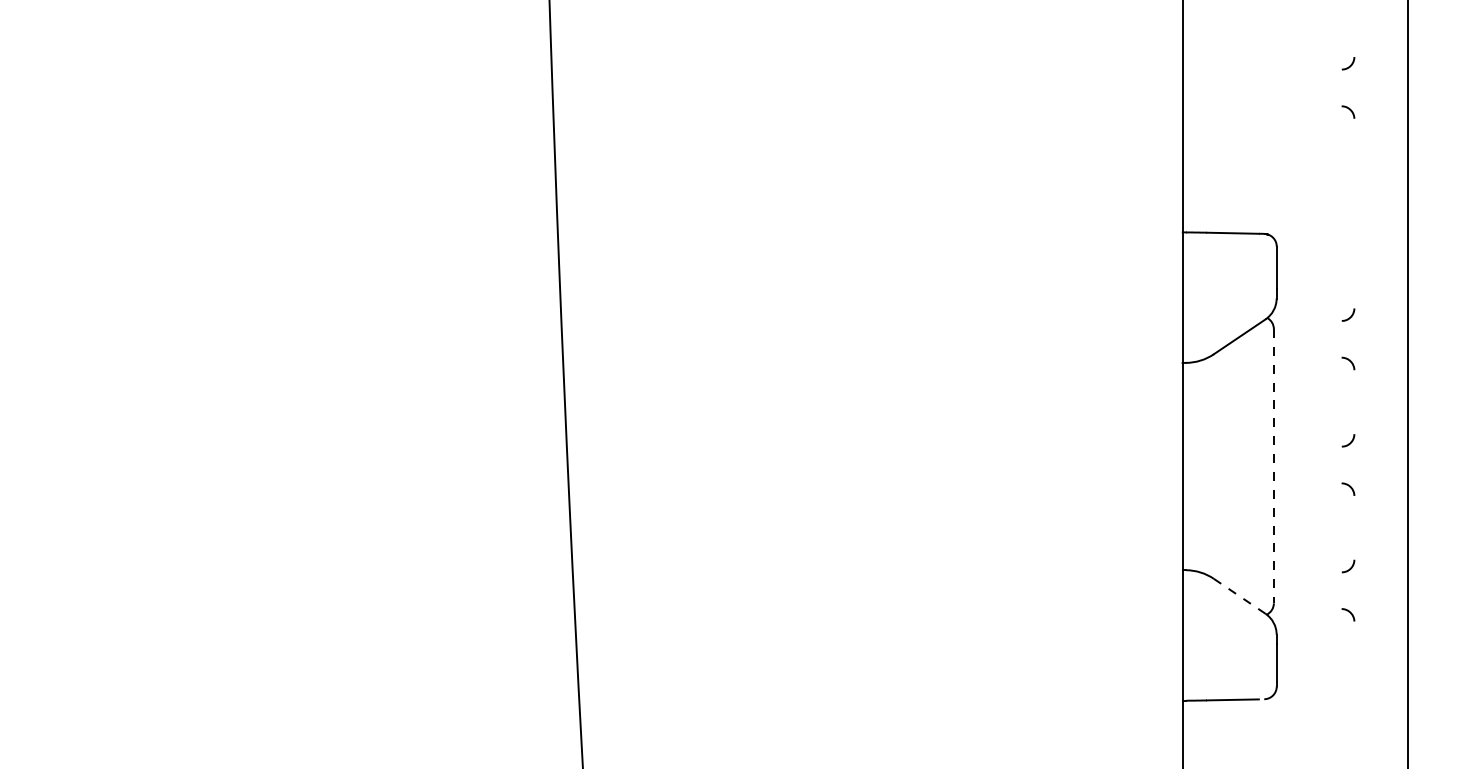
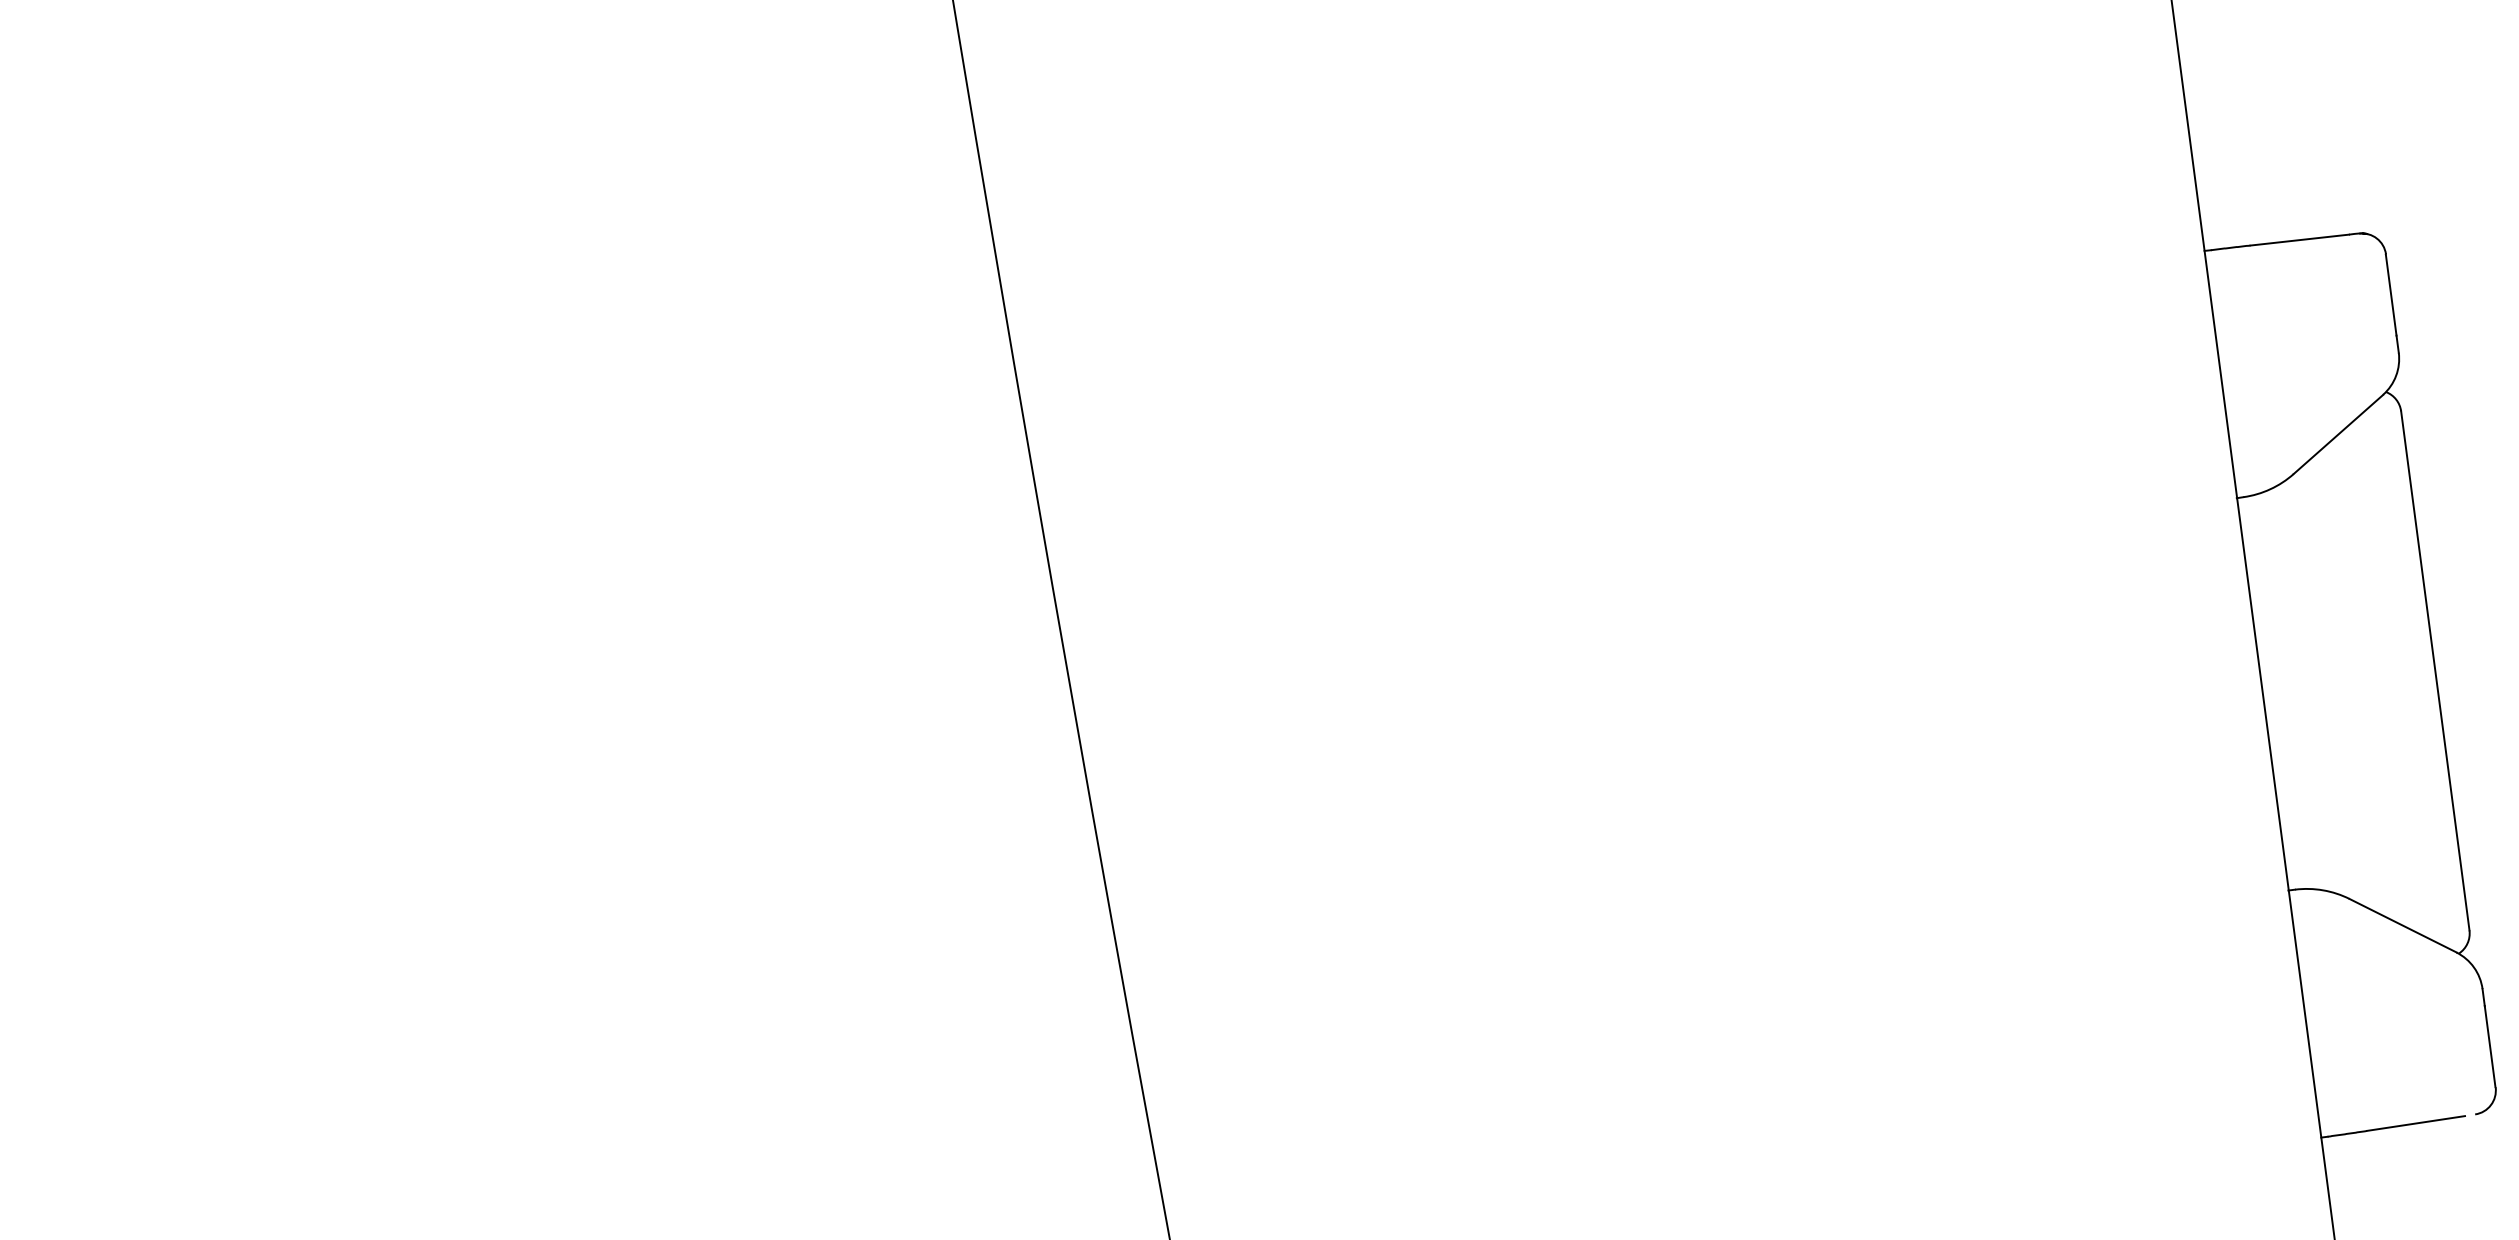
line: (1273, 466) -> (2434, 671), dashed -> solid
line: (1240, 596) -> (2404, 925), dashed -> solid

